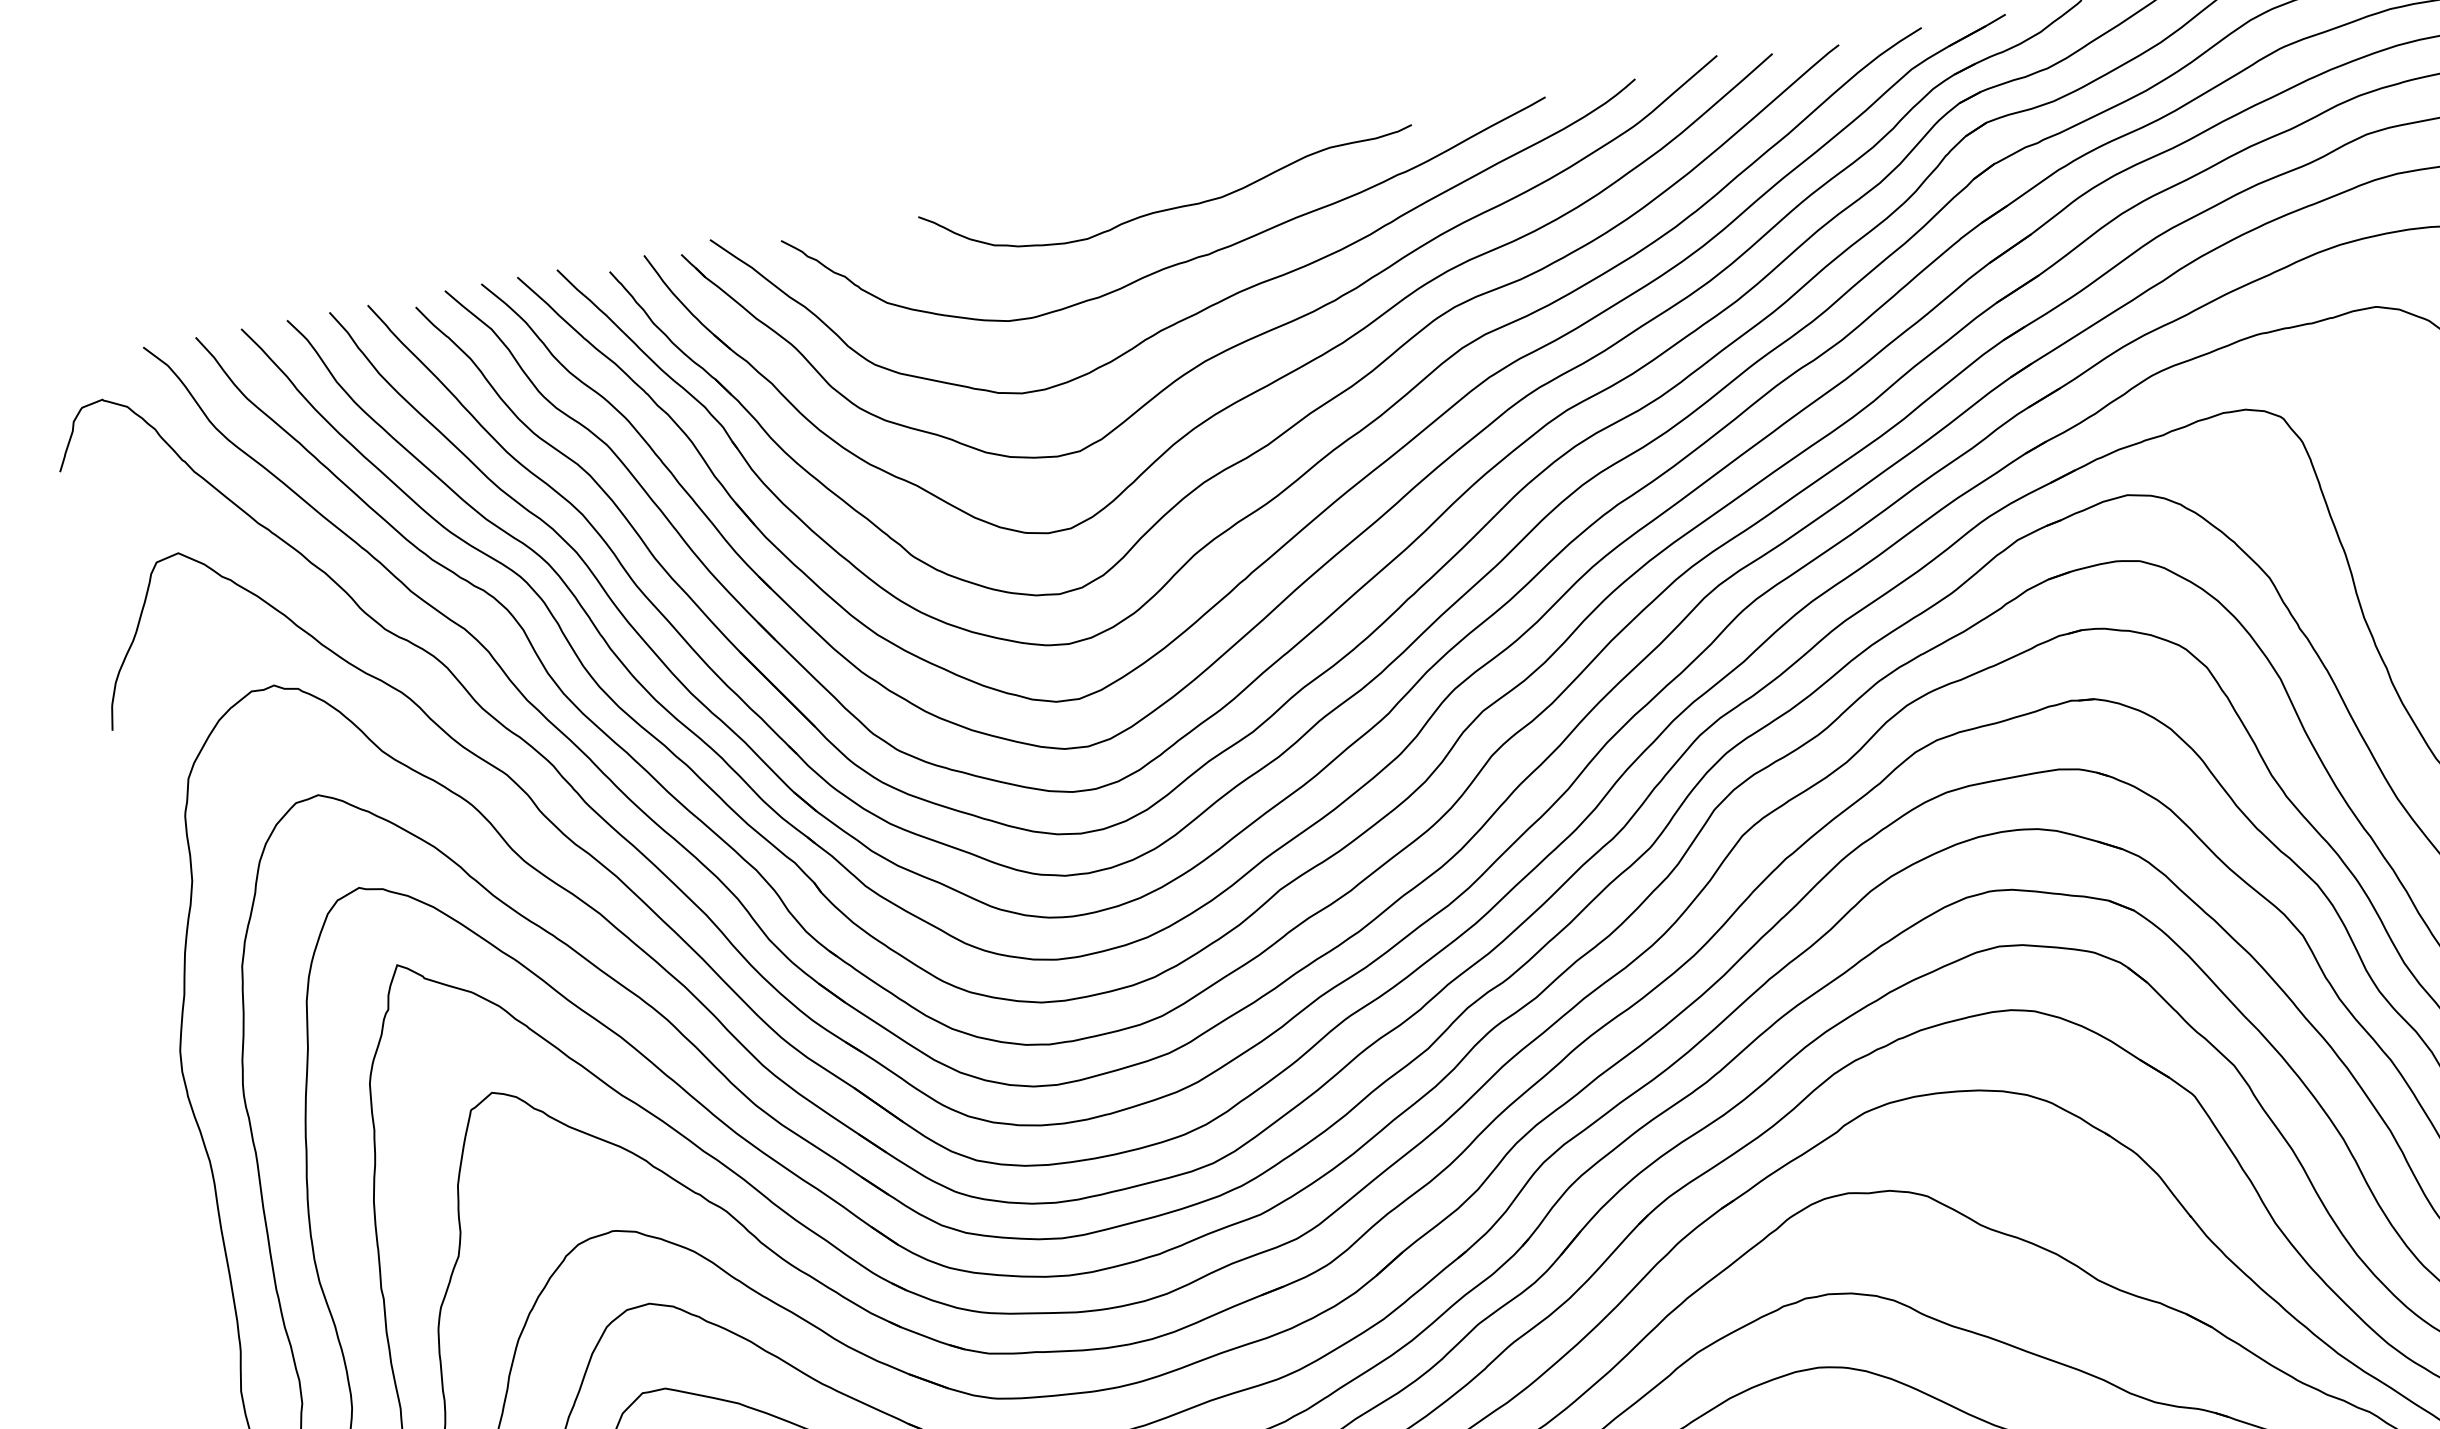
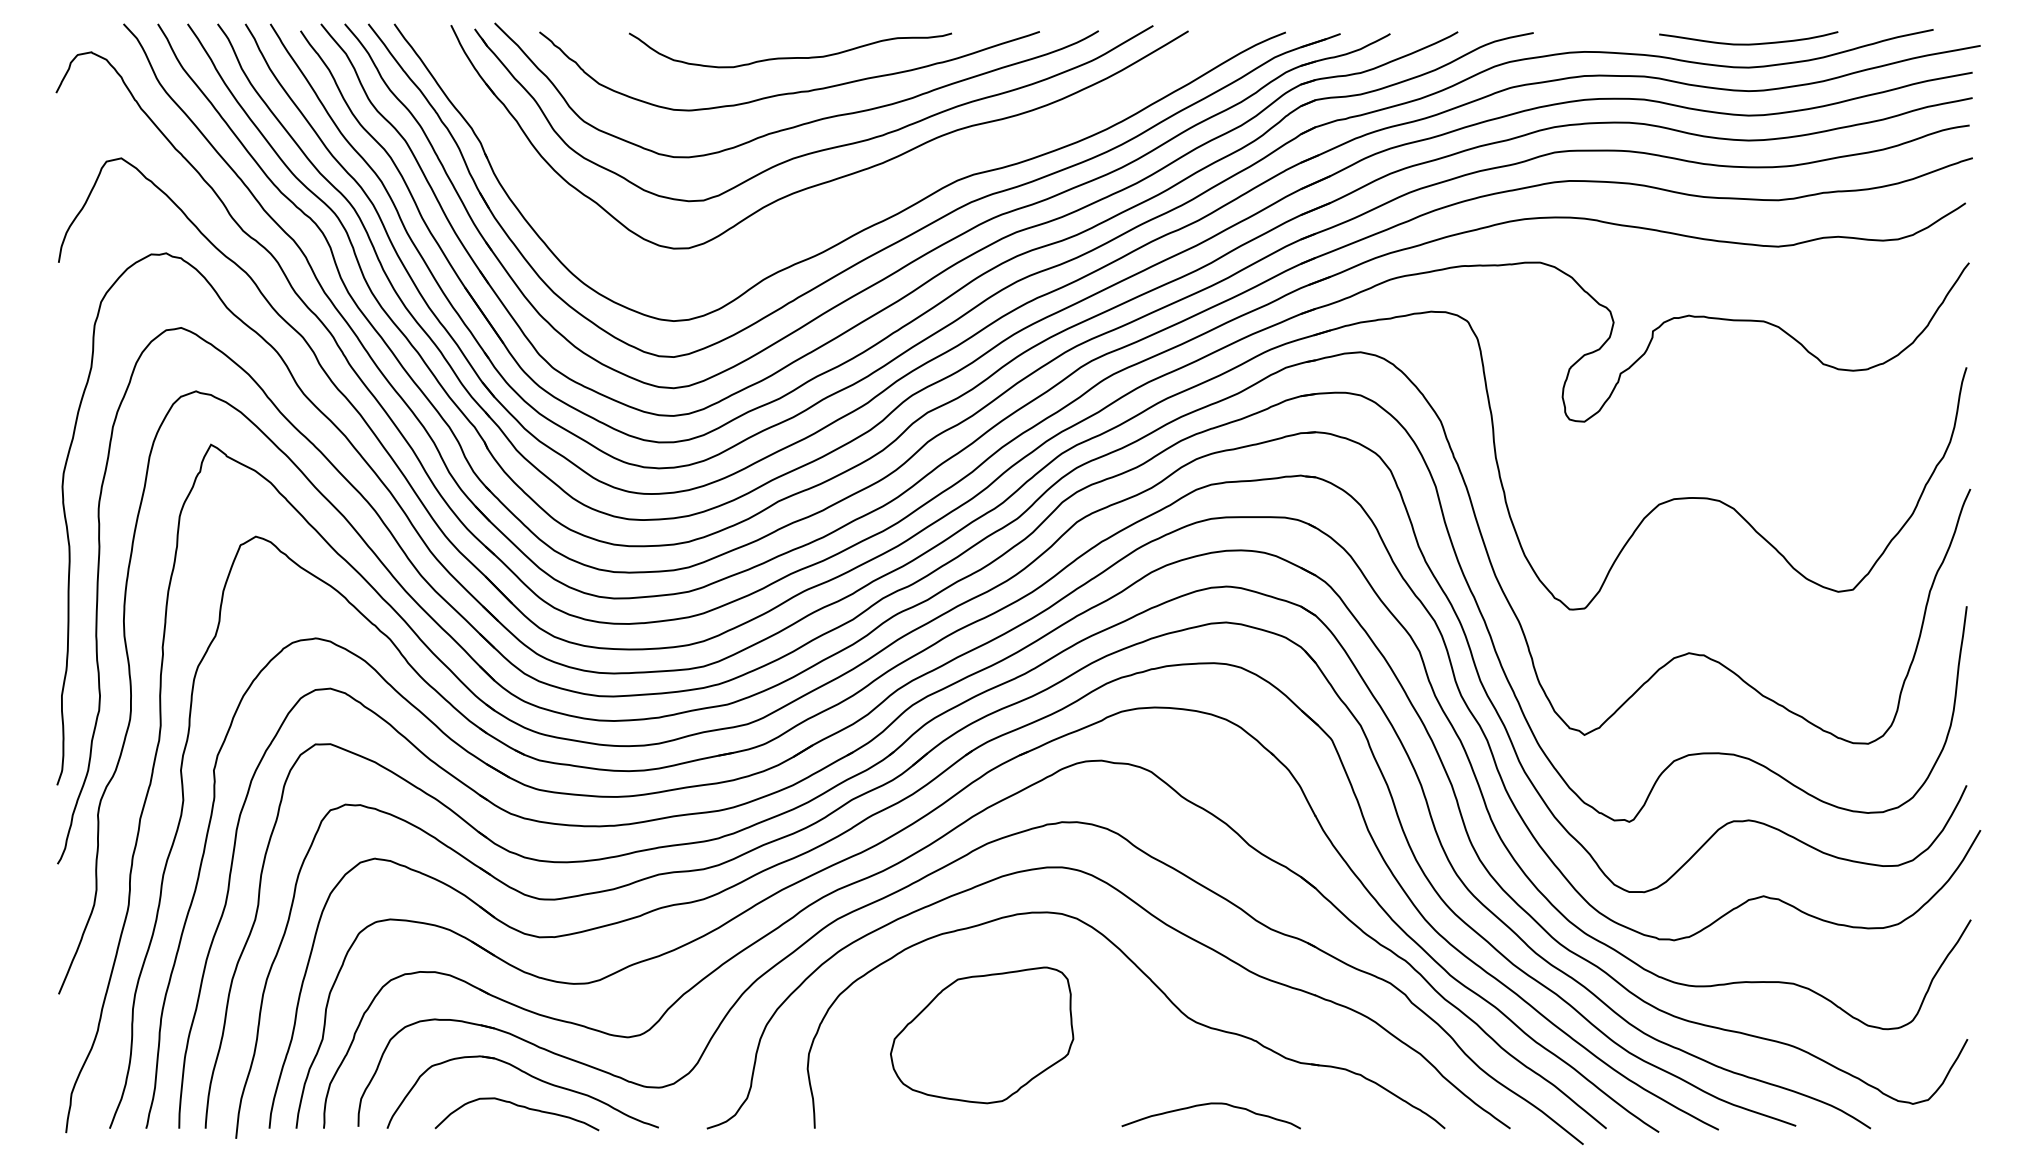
part: (1306, 413) -> (851, 203), removed

